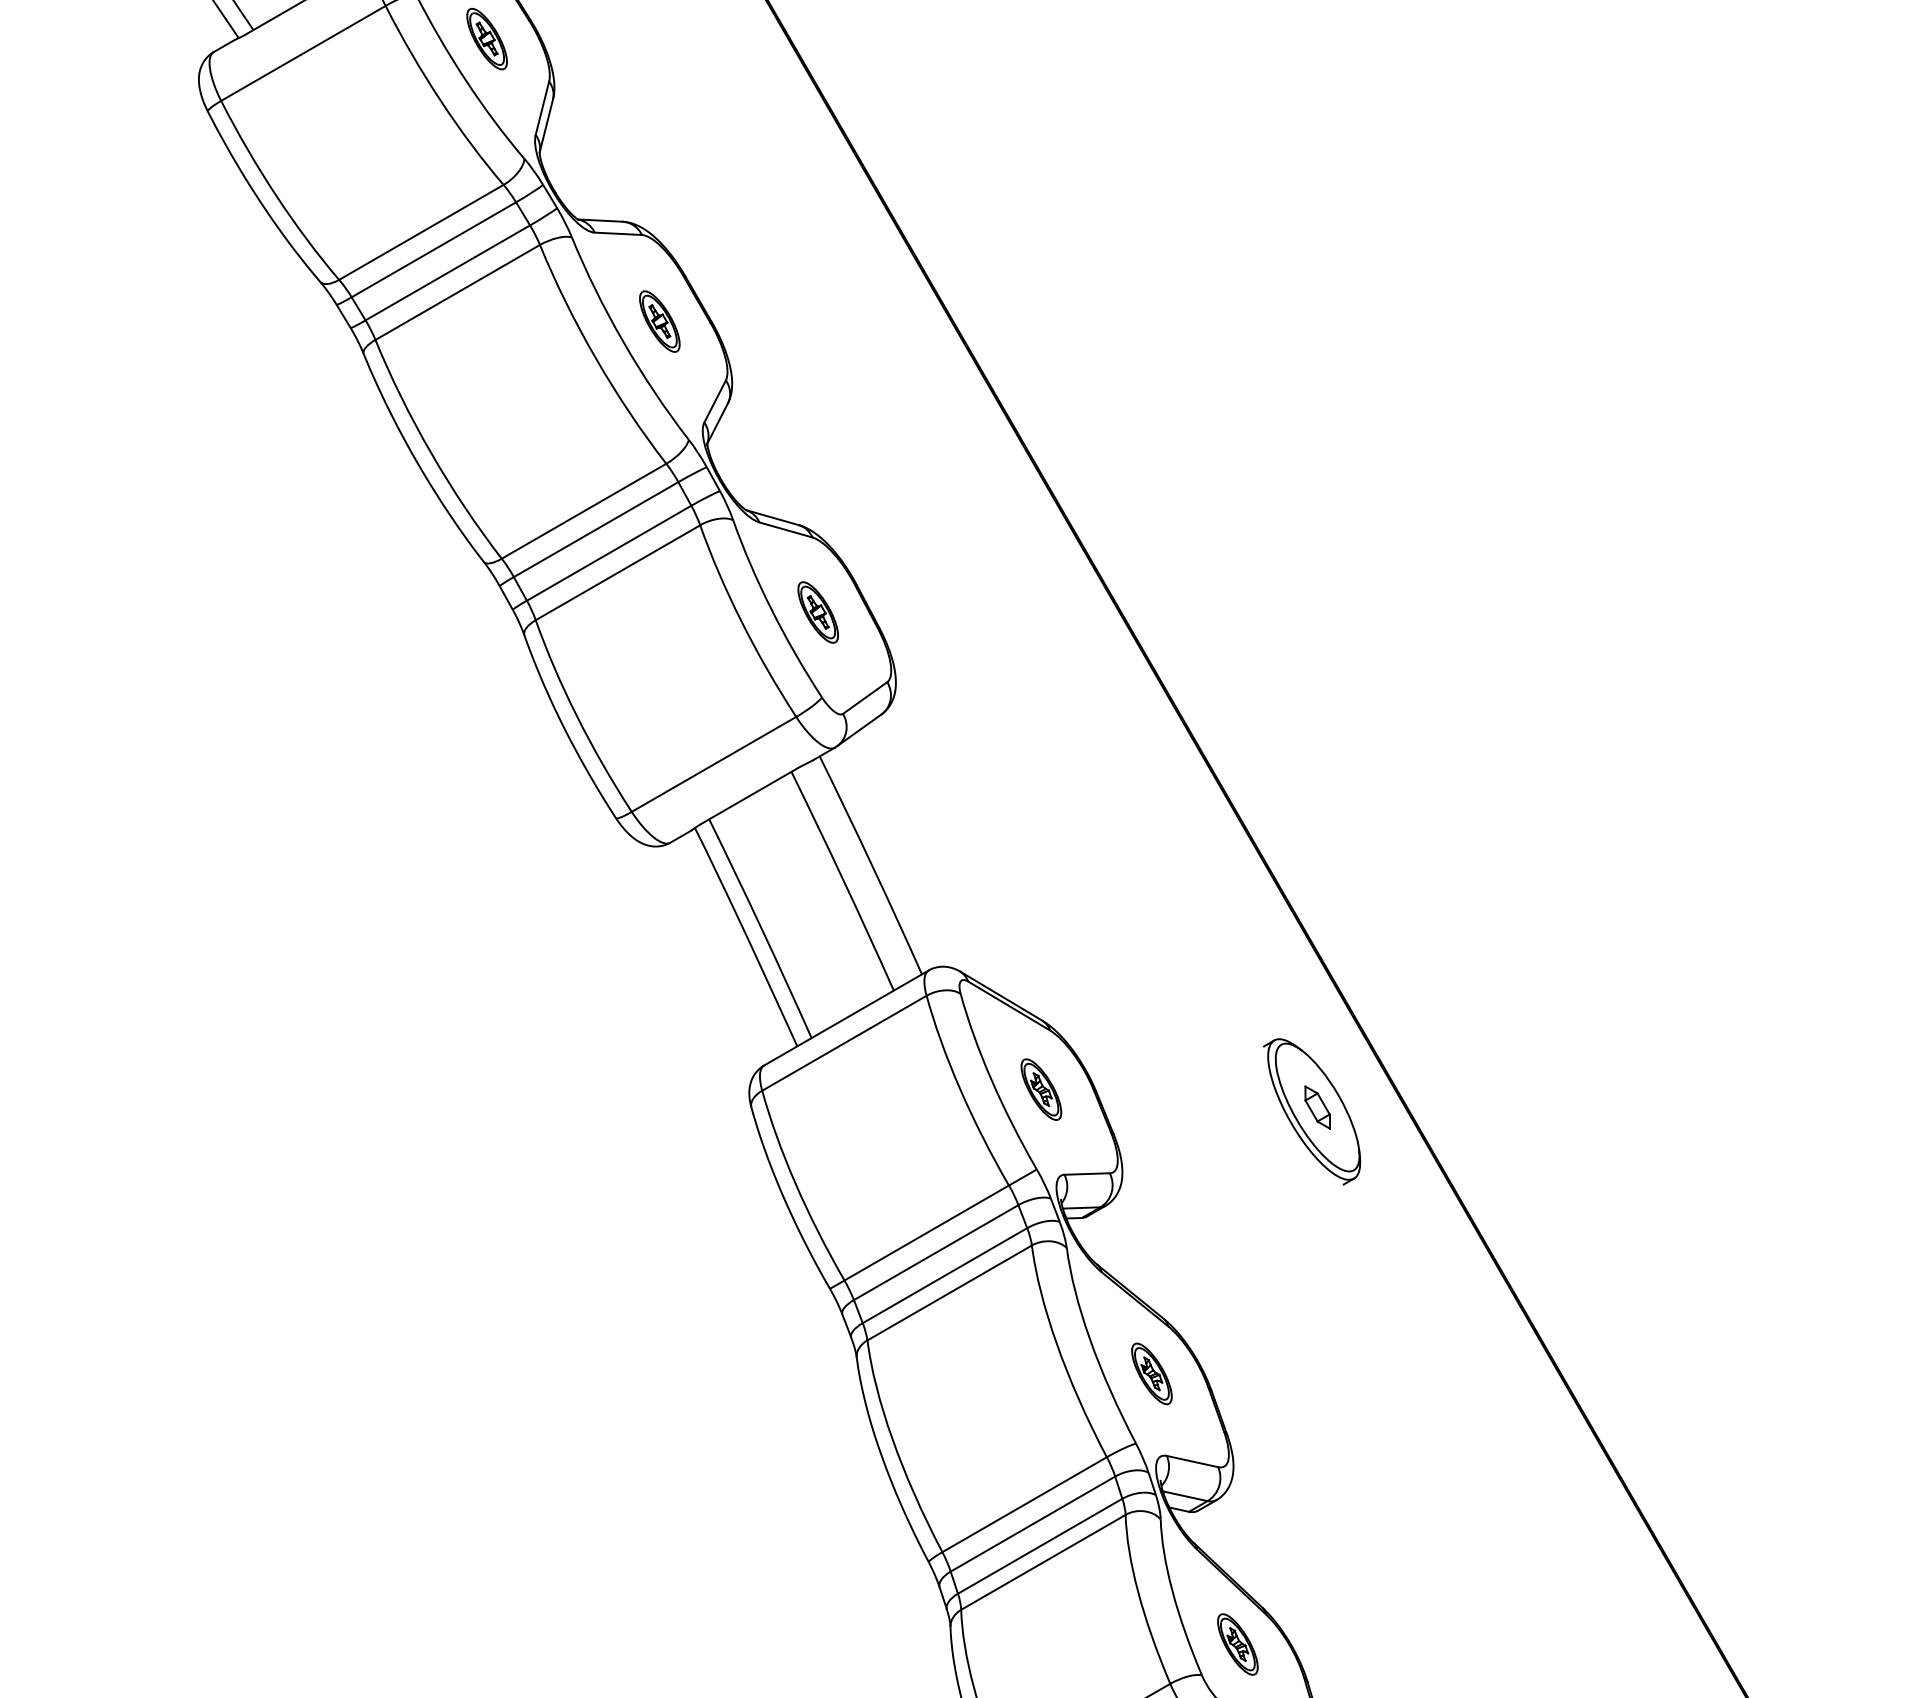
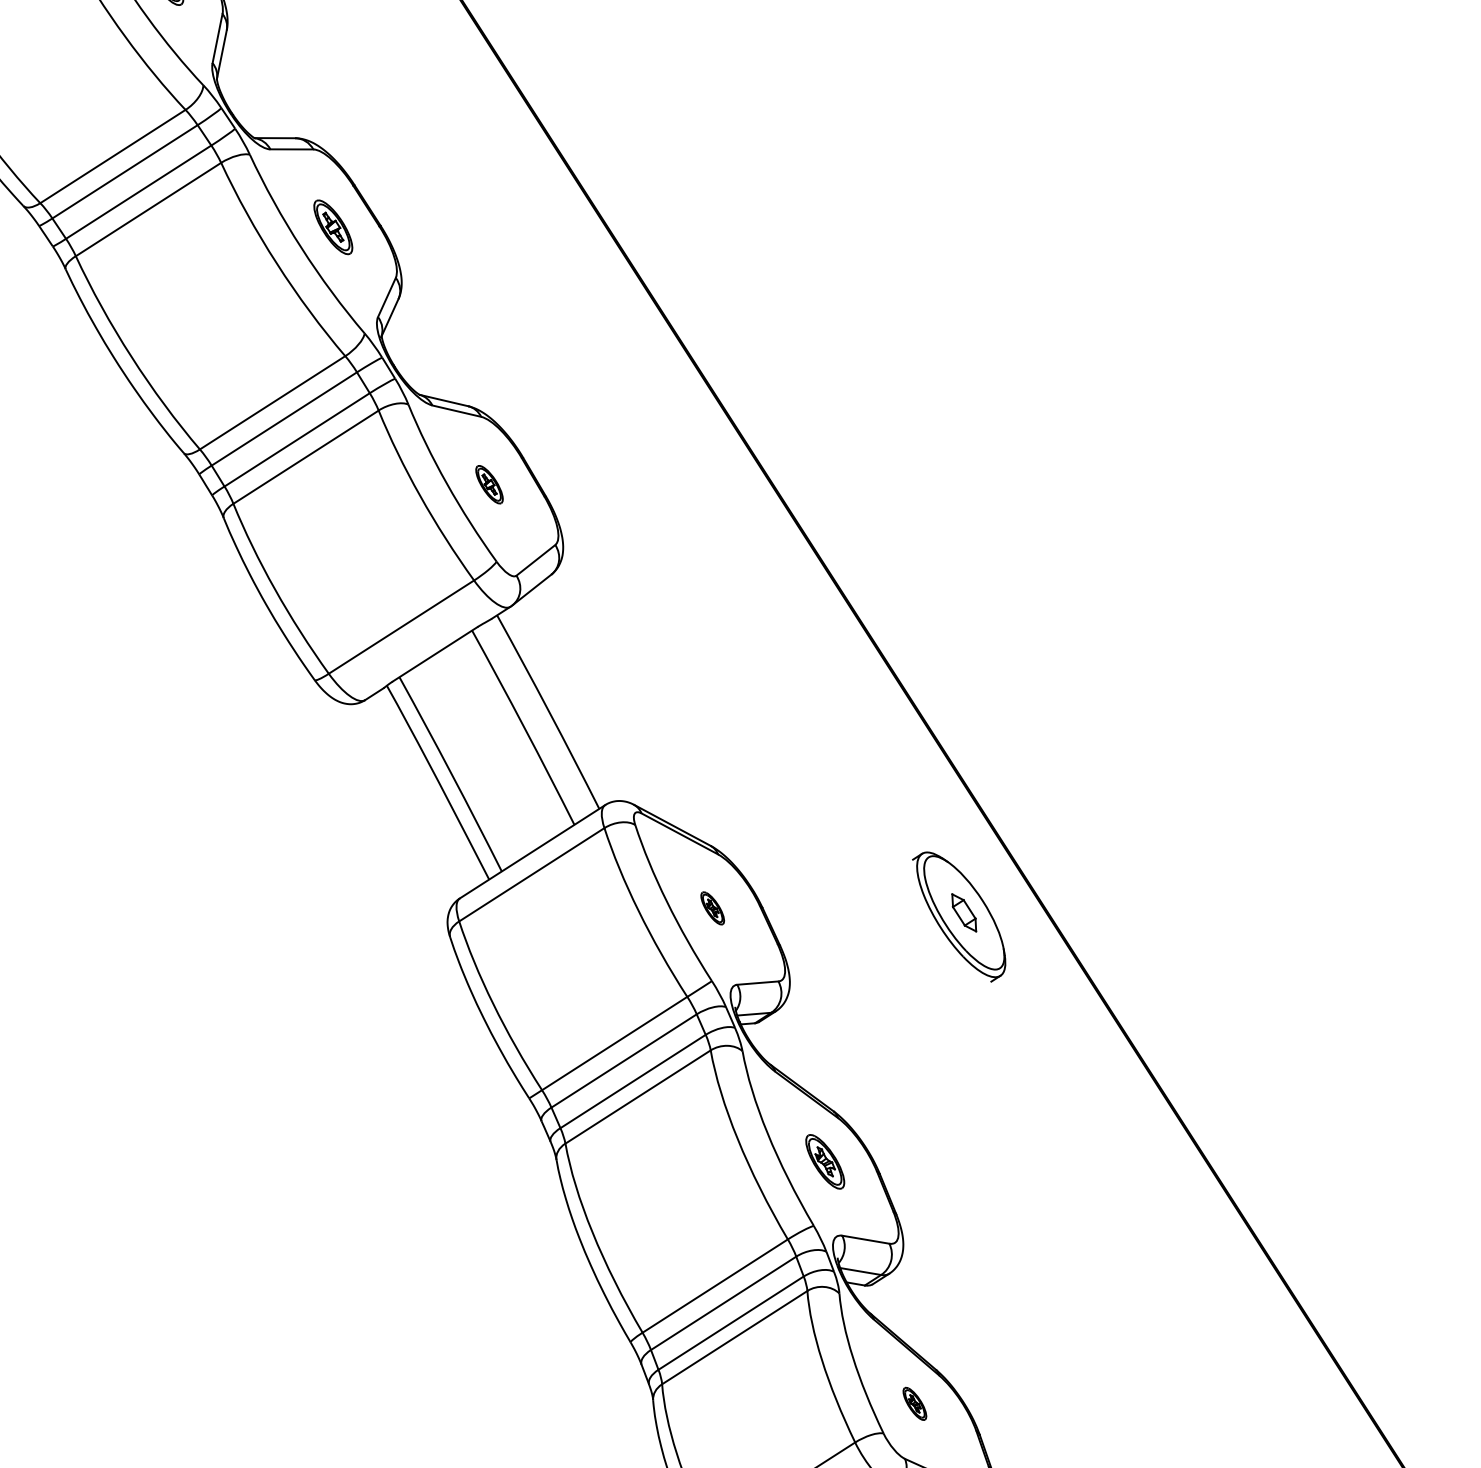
part: (817, 612) -> (488, 484), size x0.7
part: (1041, 1089) -> (712, 908), size x0.6
part: (1237, 1644) -> (914, 1403), size x0.6

